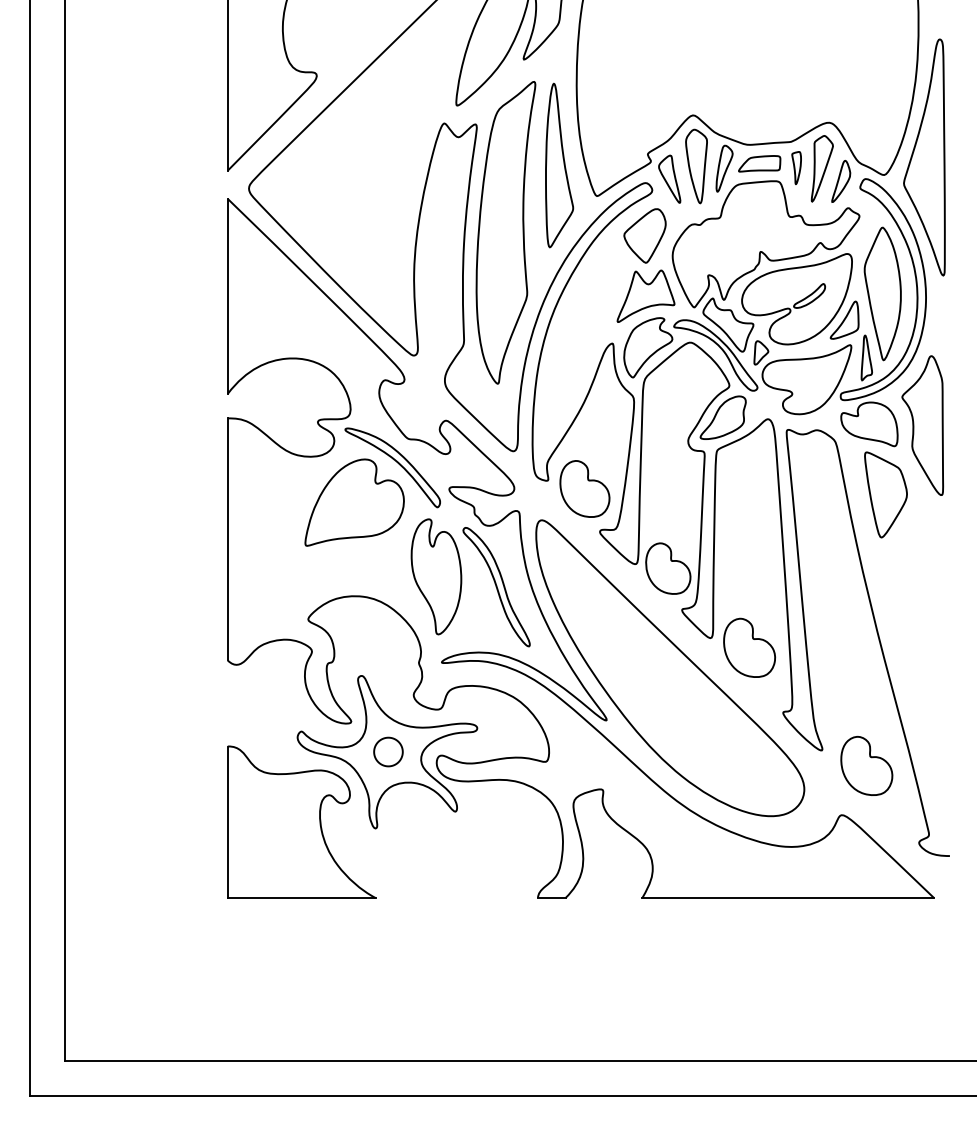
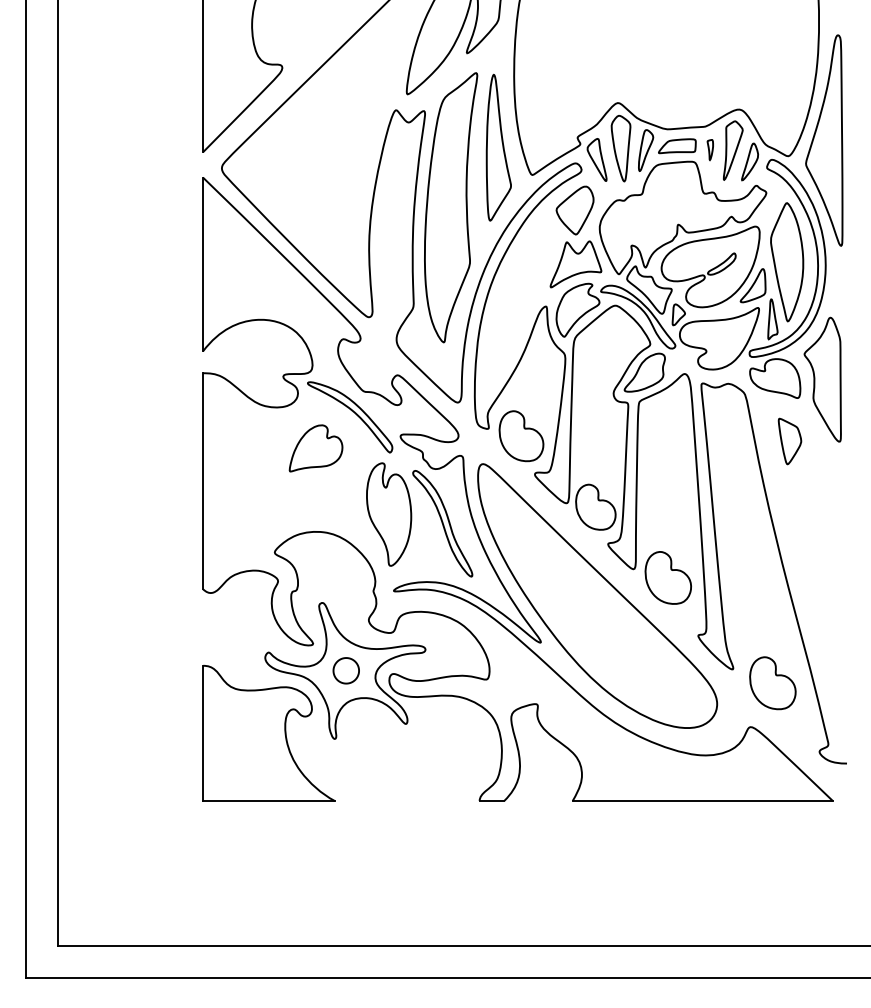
part: (796, 167) -> (710, 149), size x0.7
part: (885, 494) -> (789, 441), size x0.6
part: (353, 502) -> (315, 448), size x0.6

